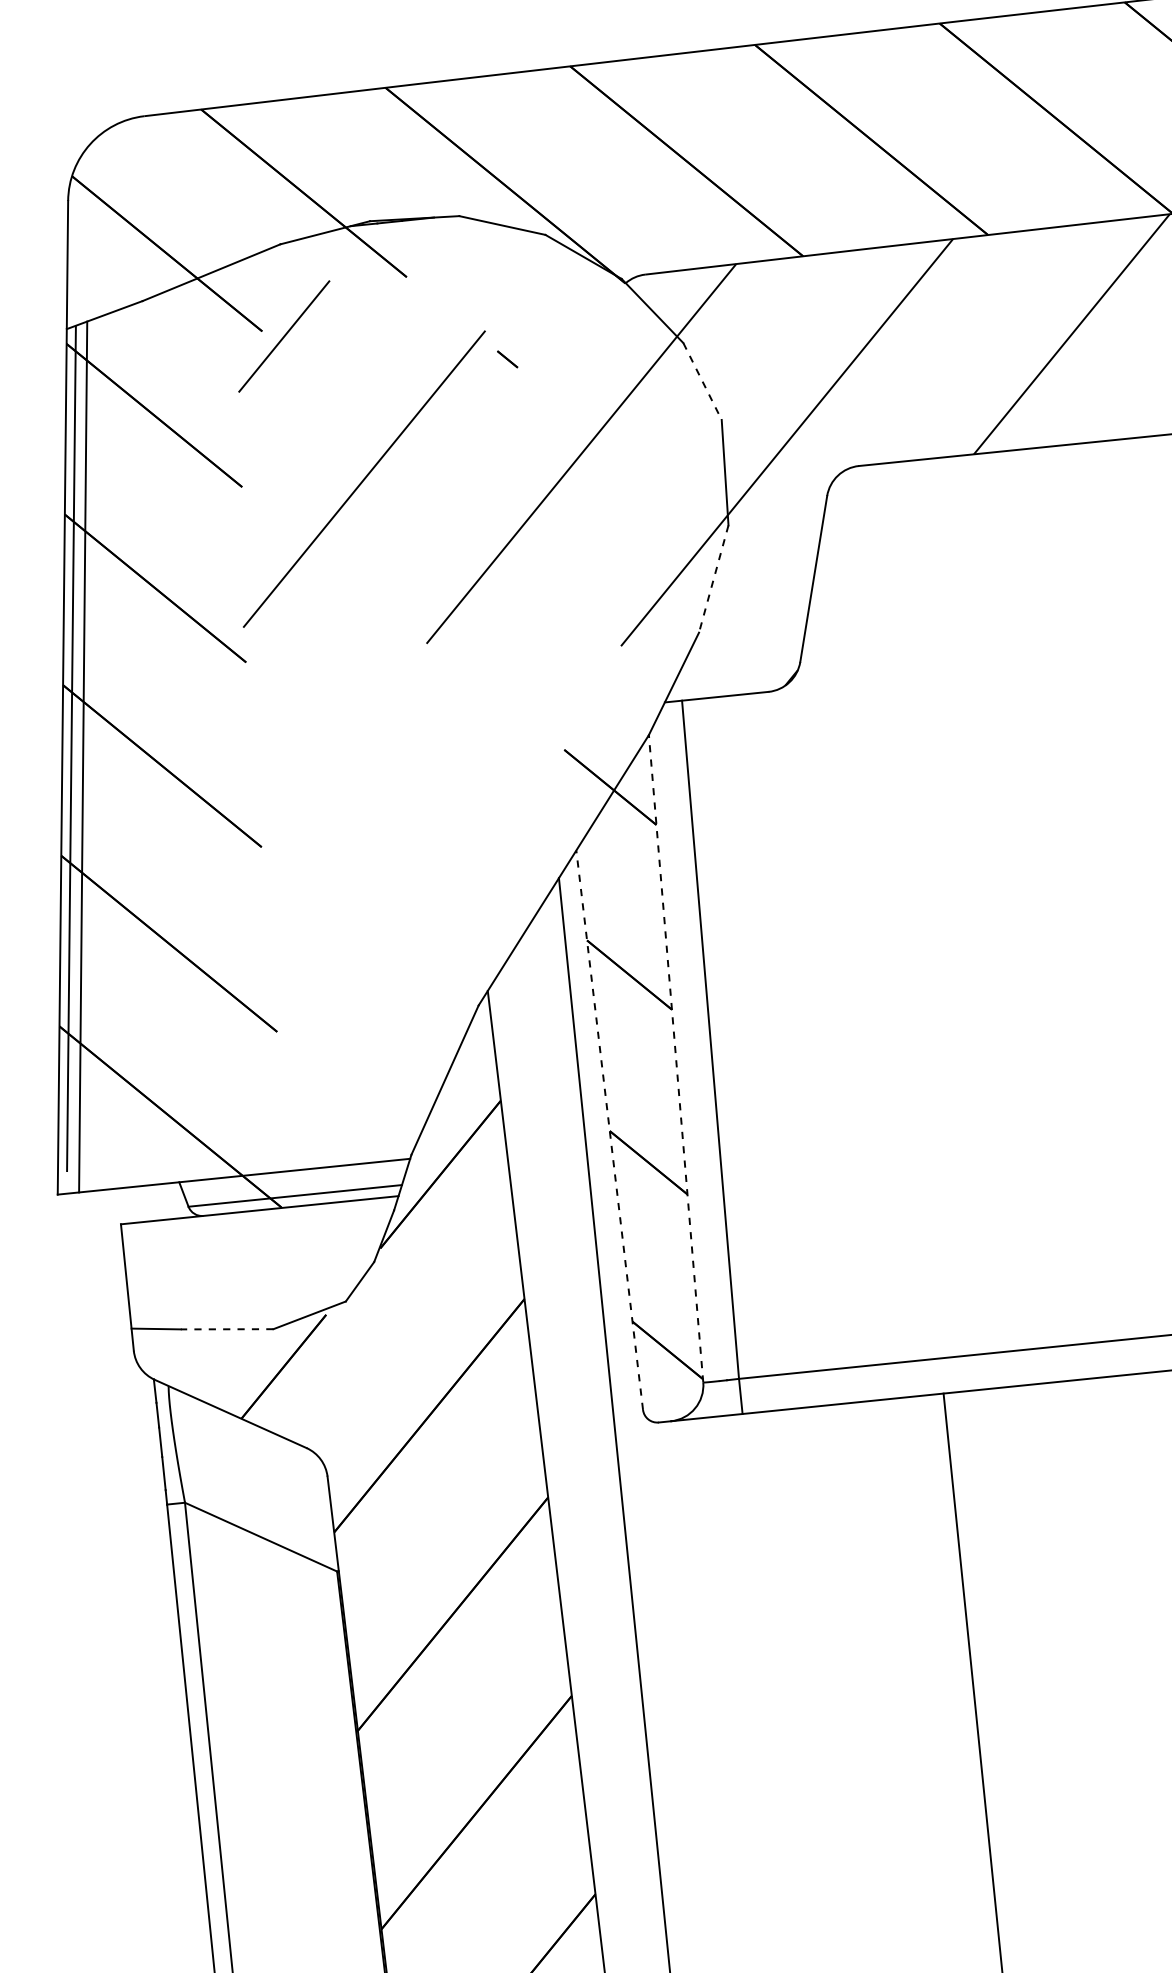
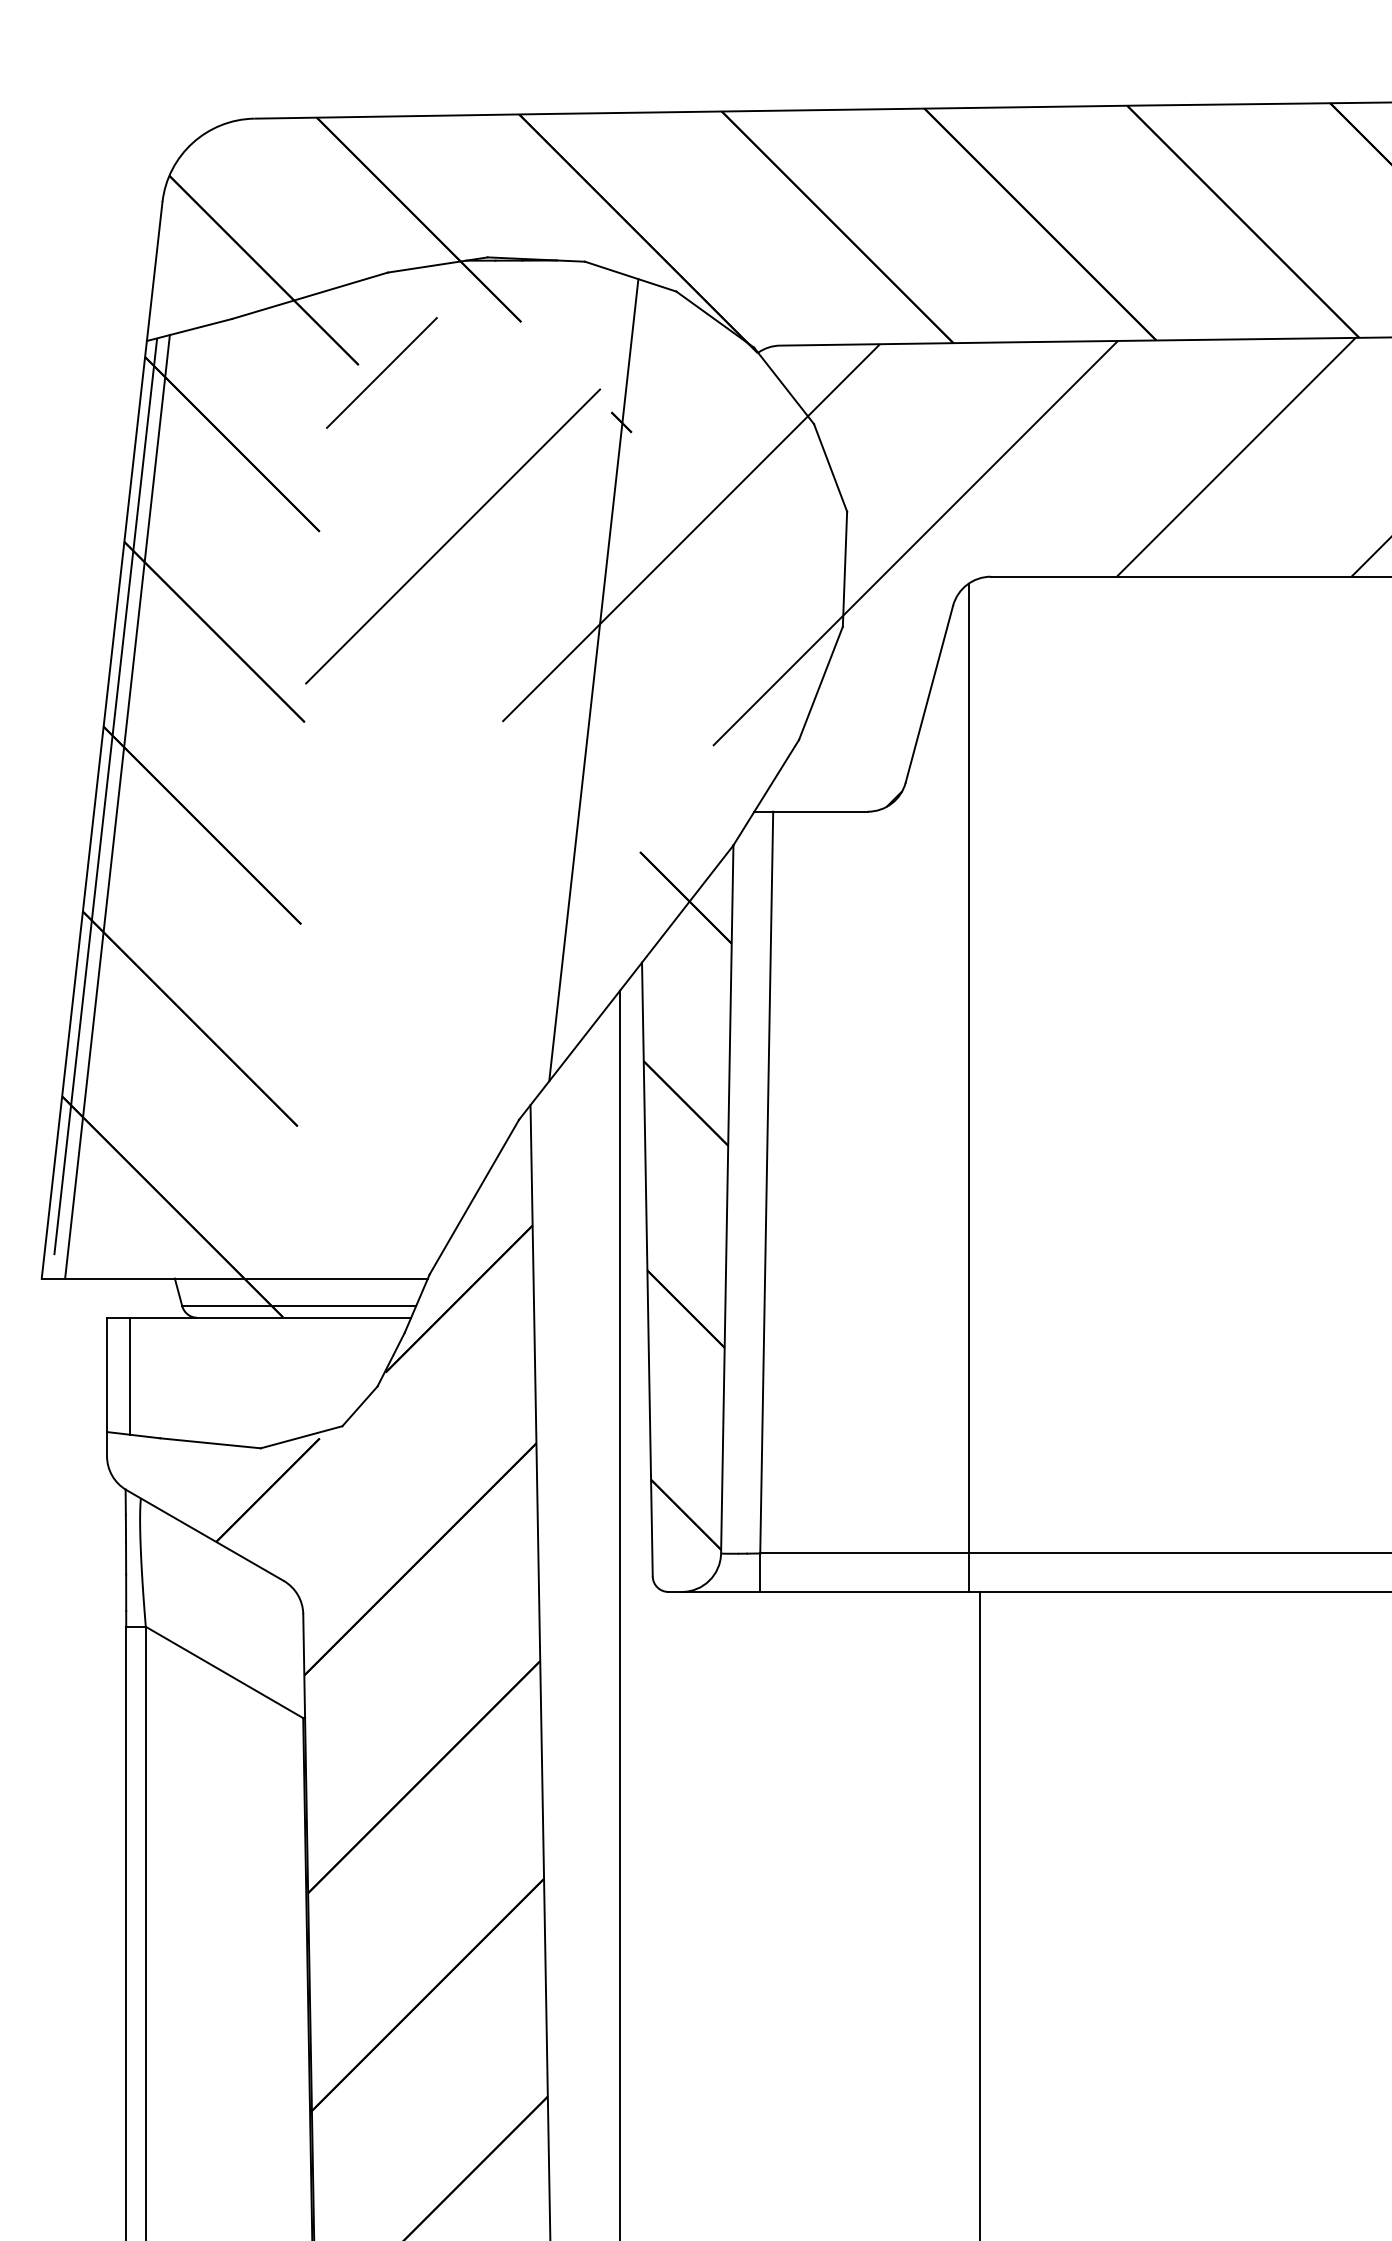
line: (702, 381) -> (830, 467), dashed -> solid
line: (713, 579) -> (820, 683), dashed -> solid
line: (505, 597) -> (593, 680), added
line: (885, 934) -> (968, 1087), added
line: (676, 1057) -> (727, 1198), dashed -> solid
line: (609, 1130) -> (647, 1269), dashed -> solid
line: (146, 1274) -> (129, 1375), added
line: (227, 1329) -> (210, 1443), dashed -> solid

